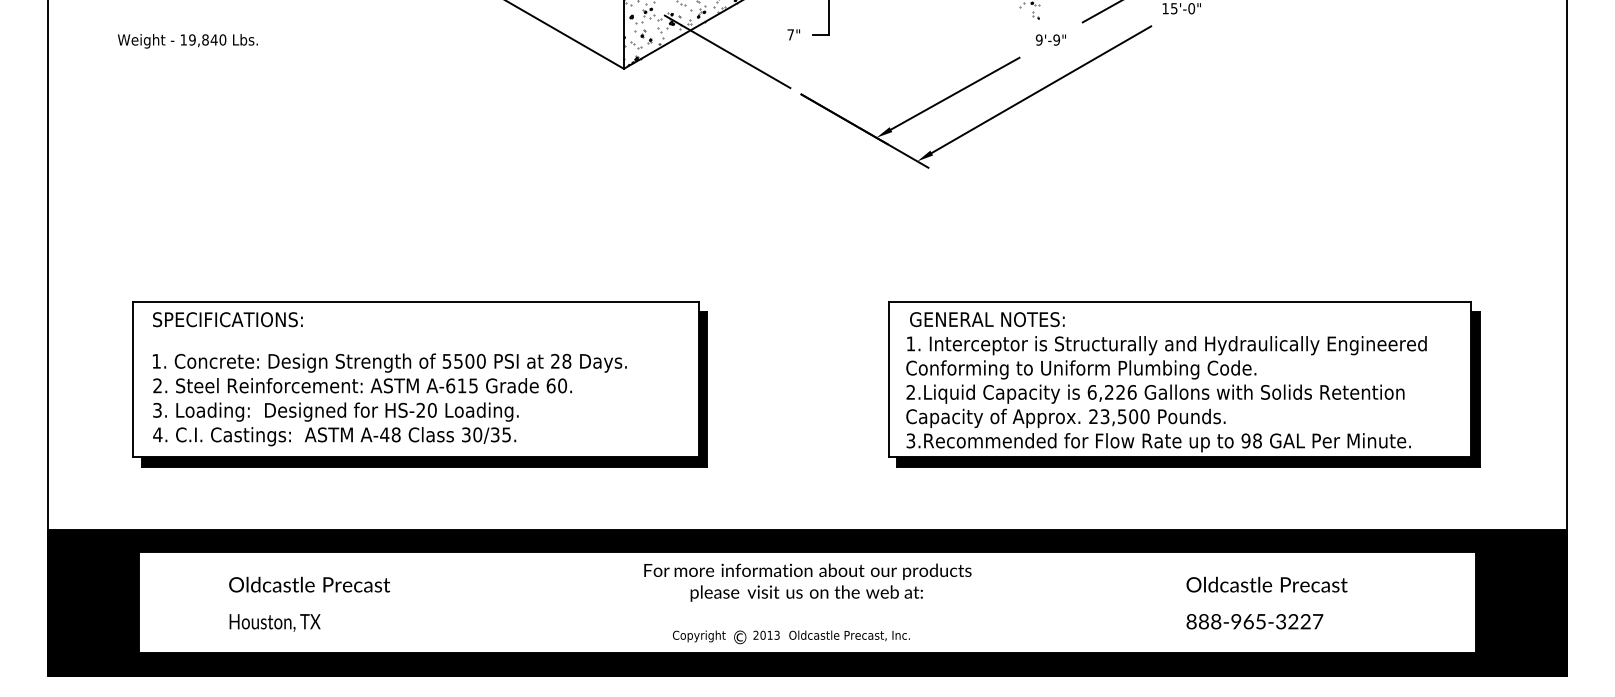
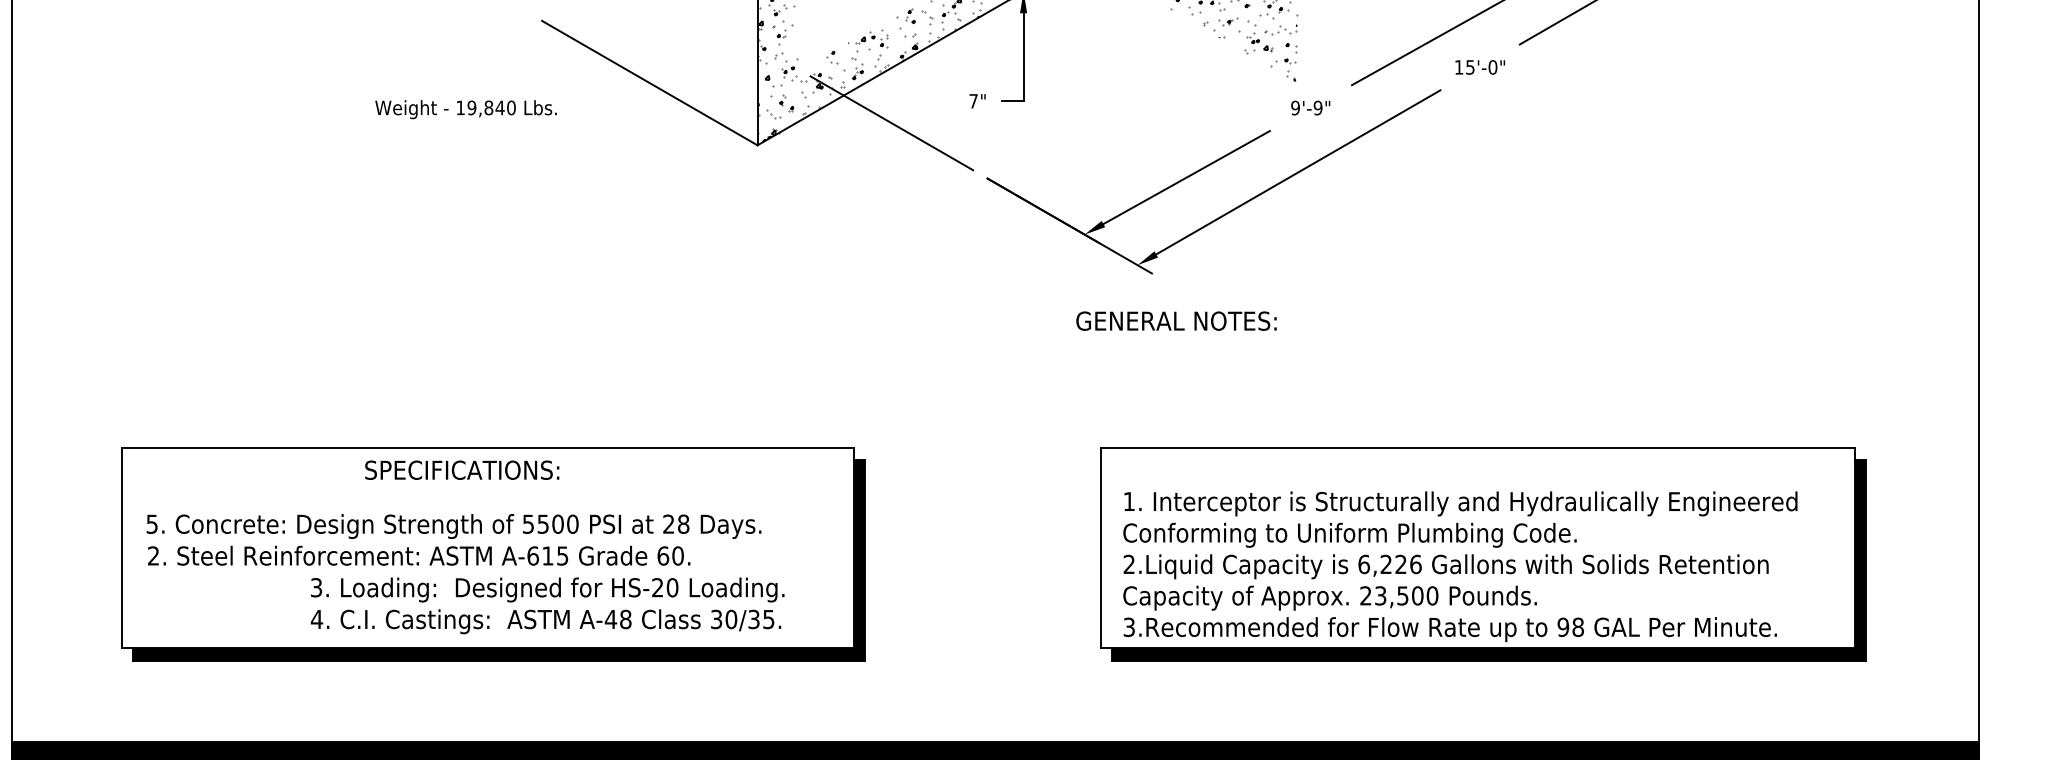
text: (187, 41) -> (465, 109), moved
text: (227, 319) -> (461, 470), moved
text: (987, 319) -> (1176, 321), moved
text: (156, 361) -> (152, 524), 1. -> 5.
text: (335, 424) -> (547, 606), moved

